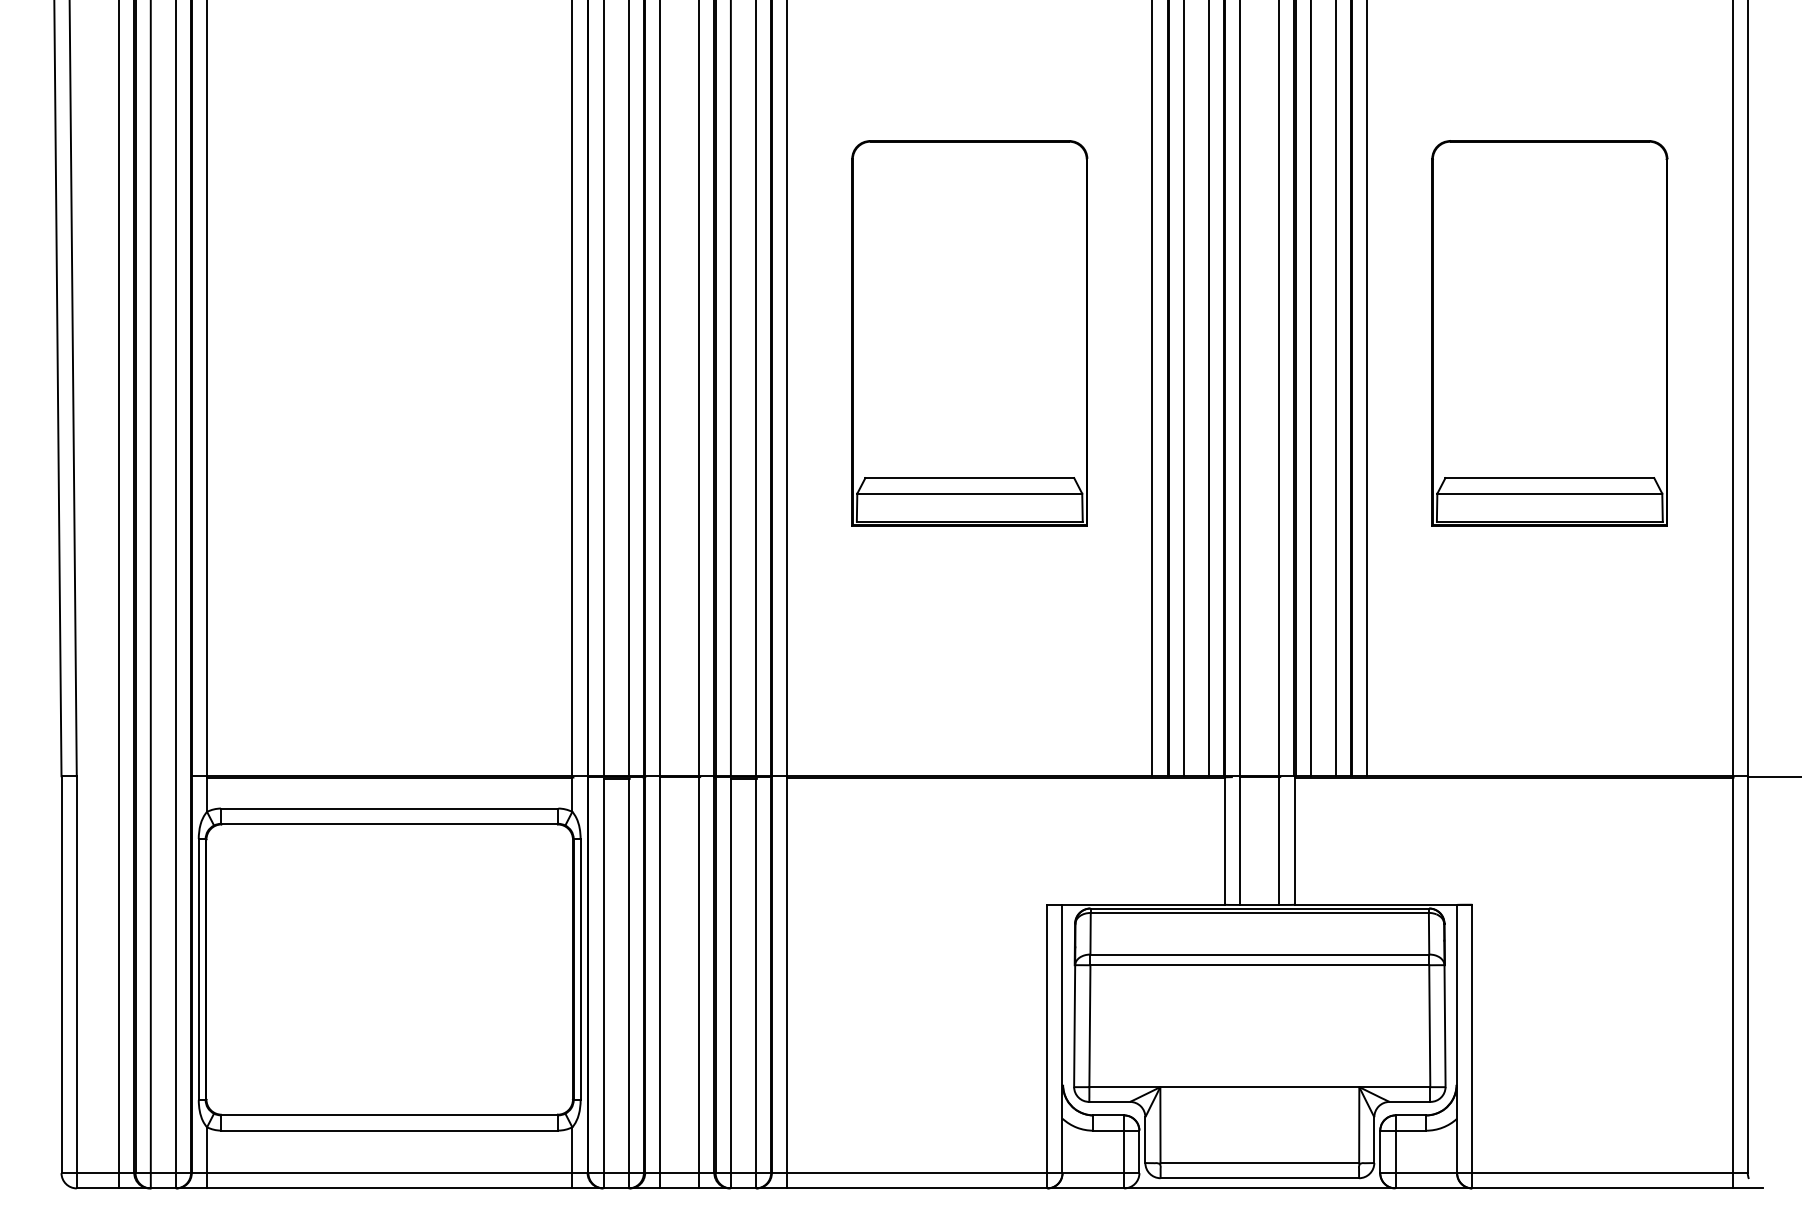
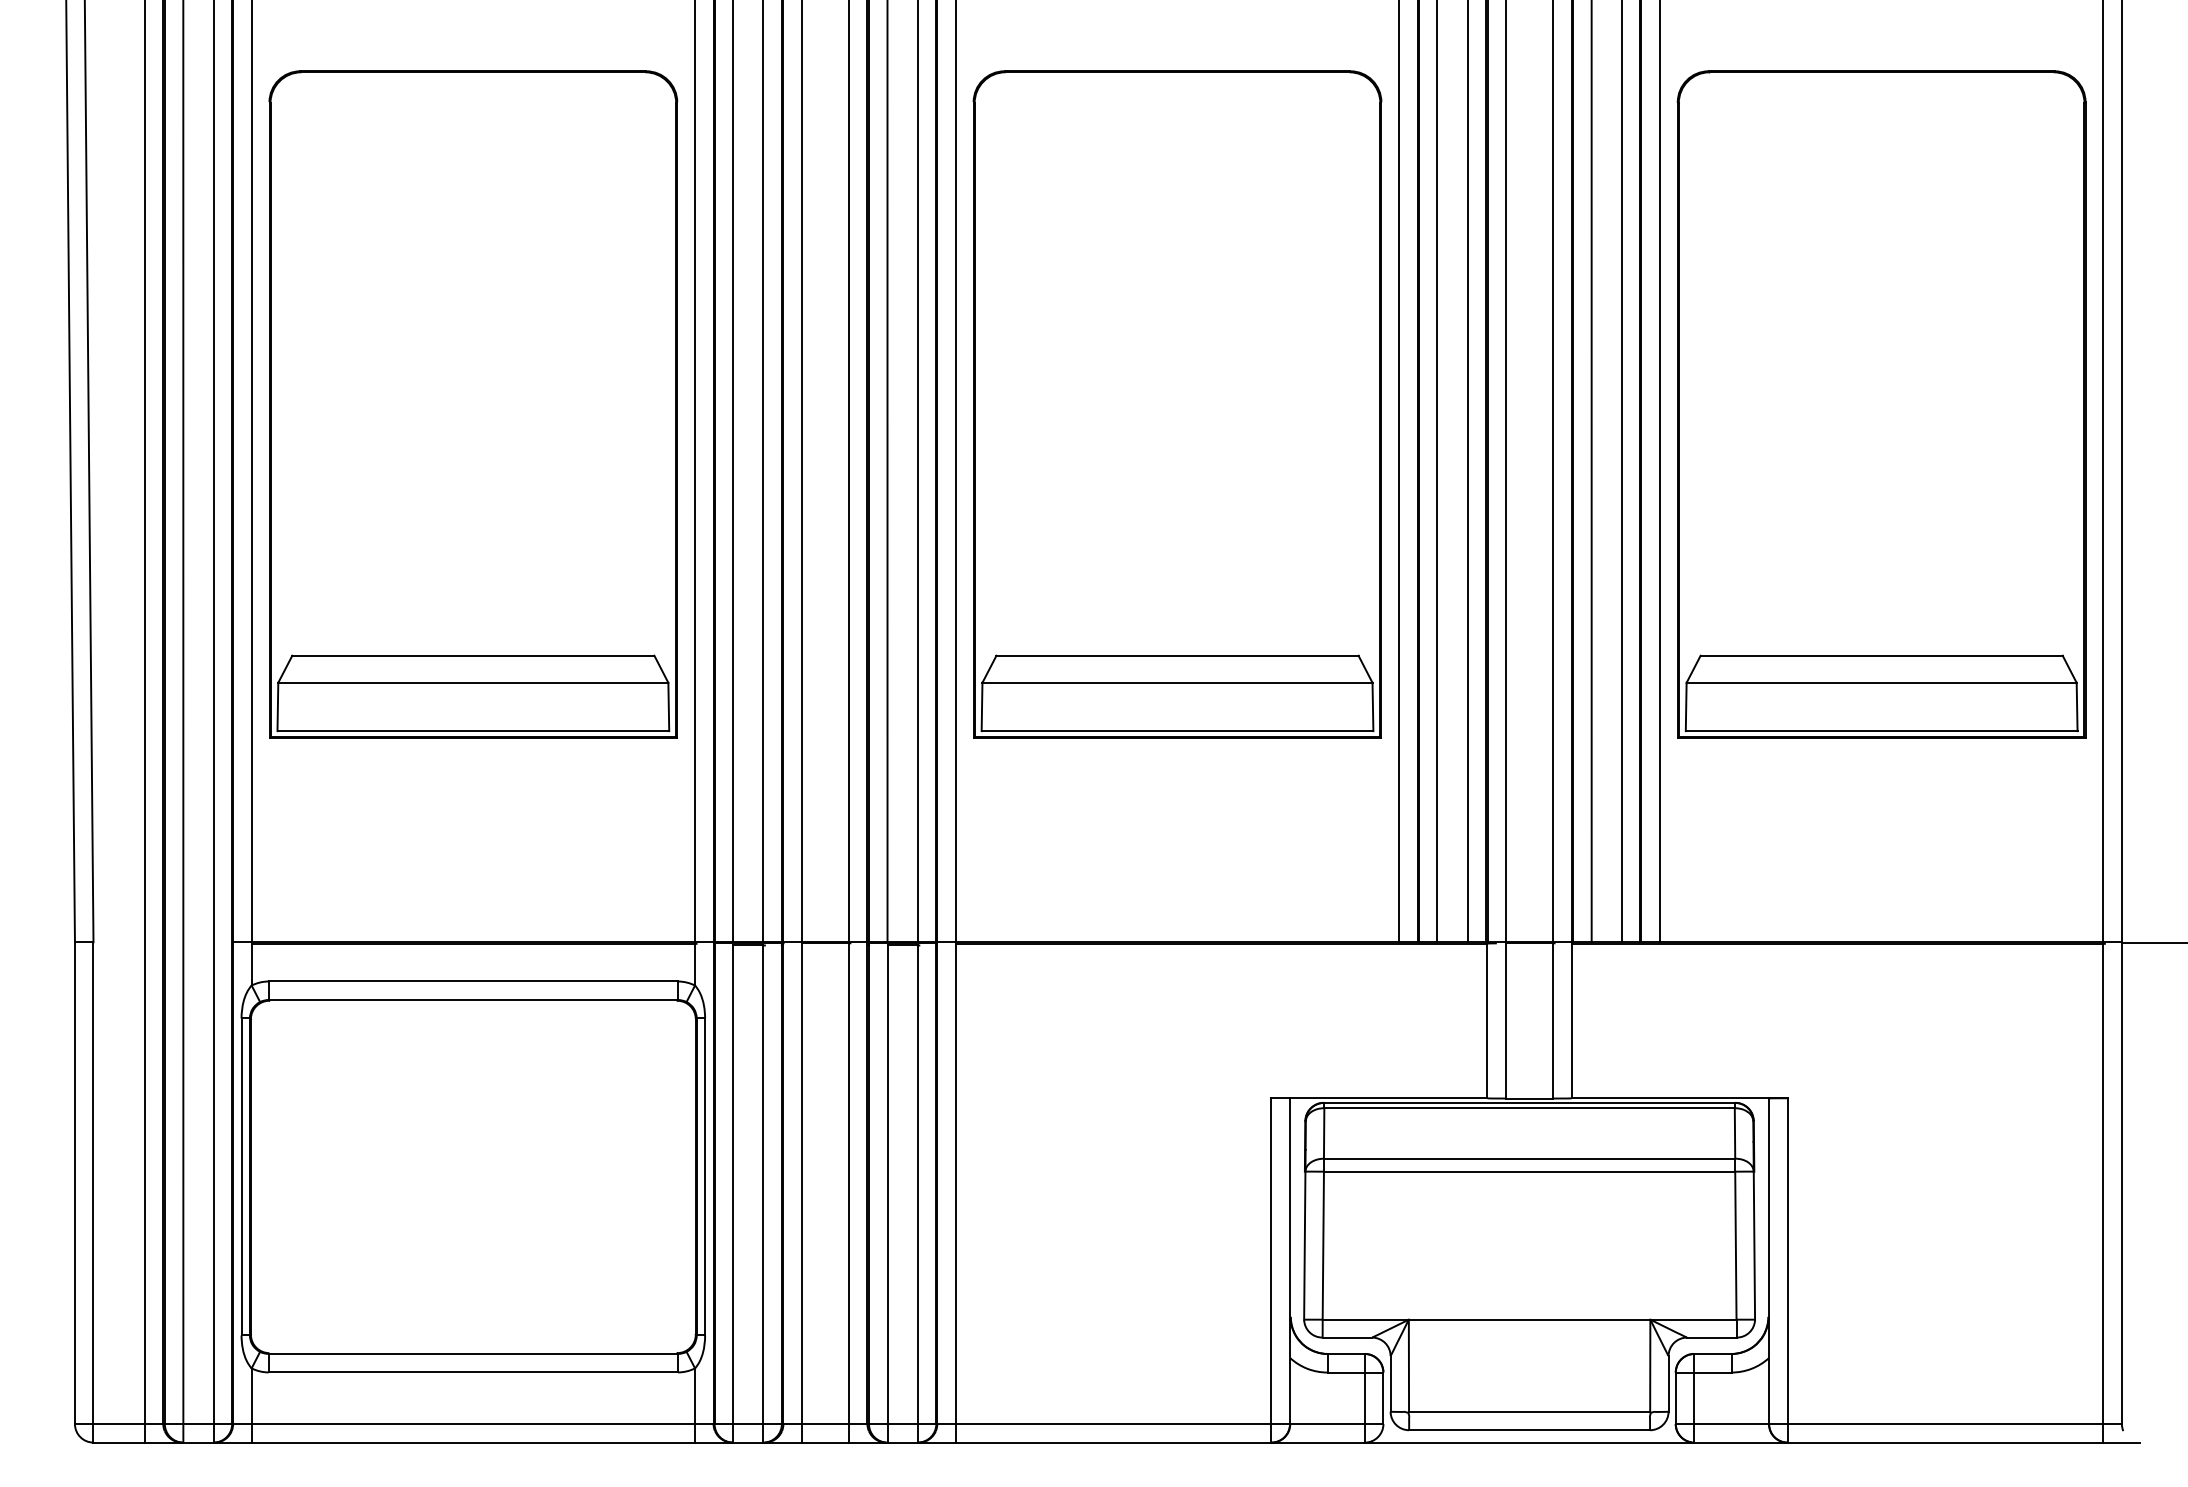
part: (389, 333) -> (473, 404), added
part: (969, 333) -> (1177, 404), size x1.43
part: (1549, 333) -> (1881, 404), size x1.43

